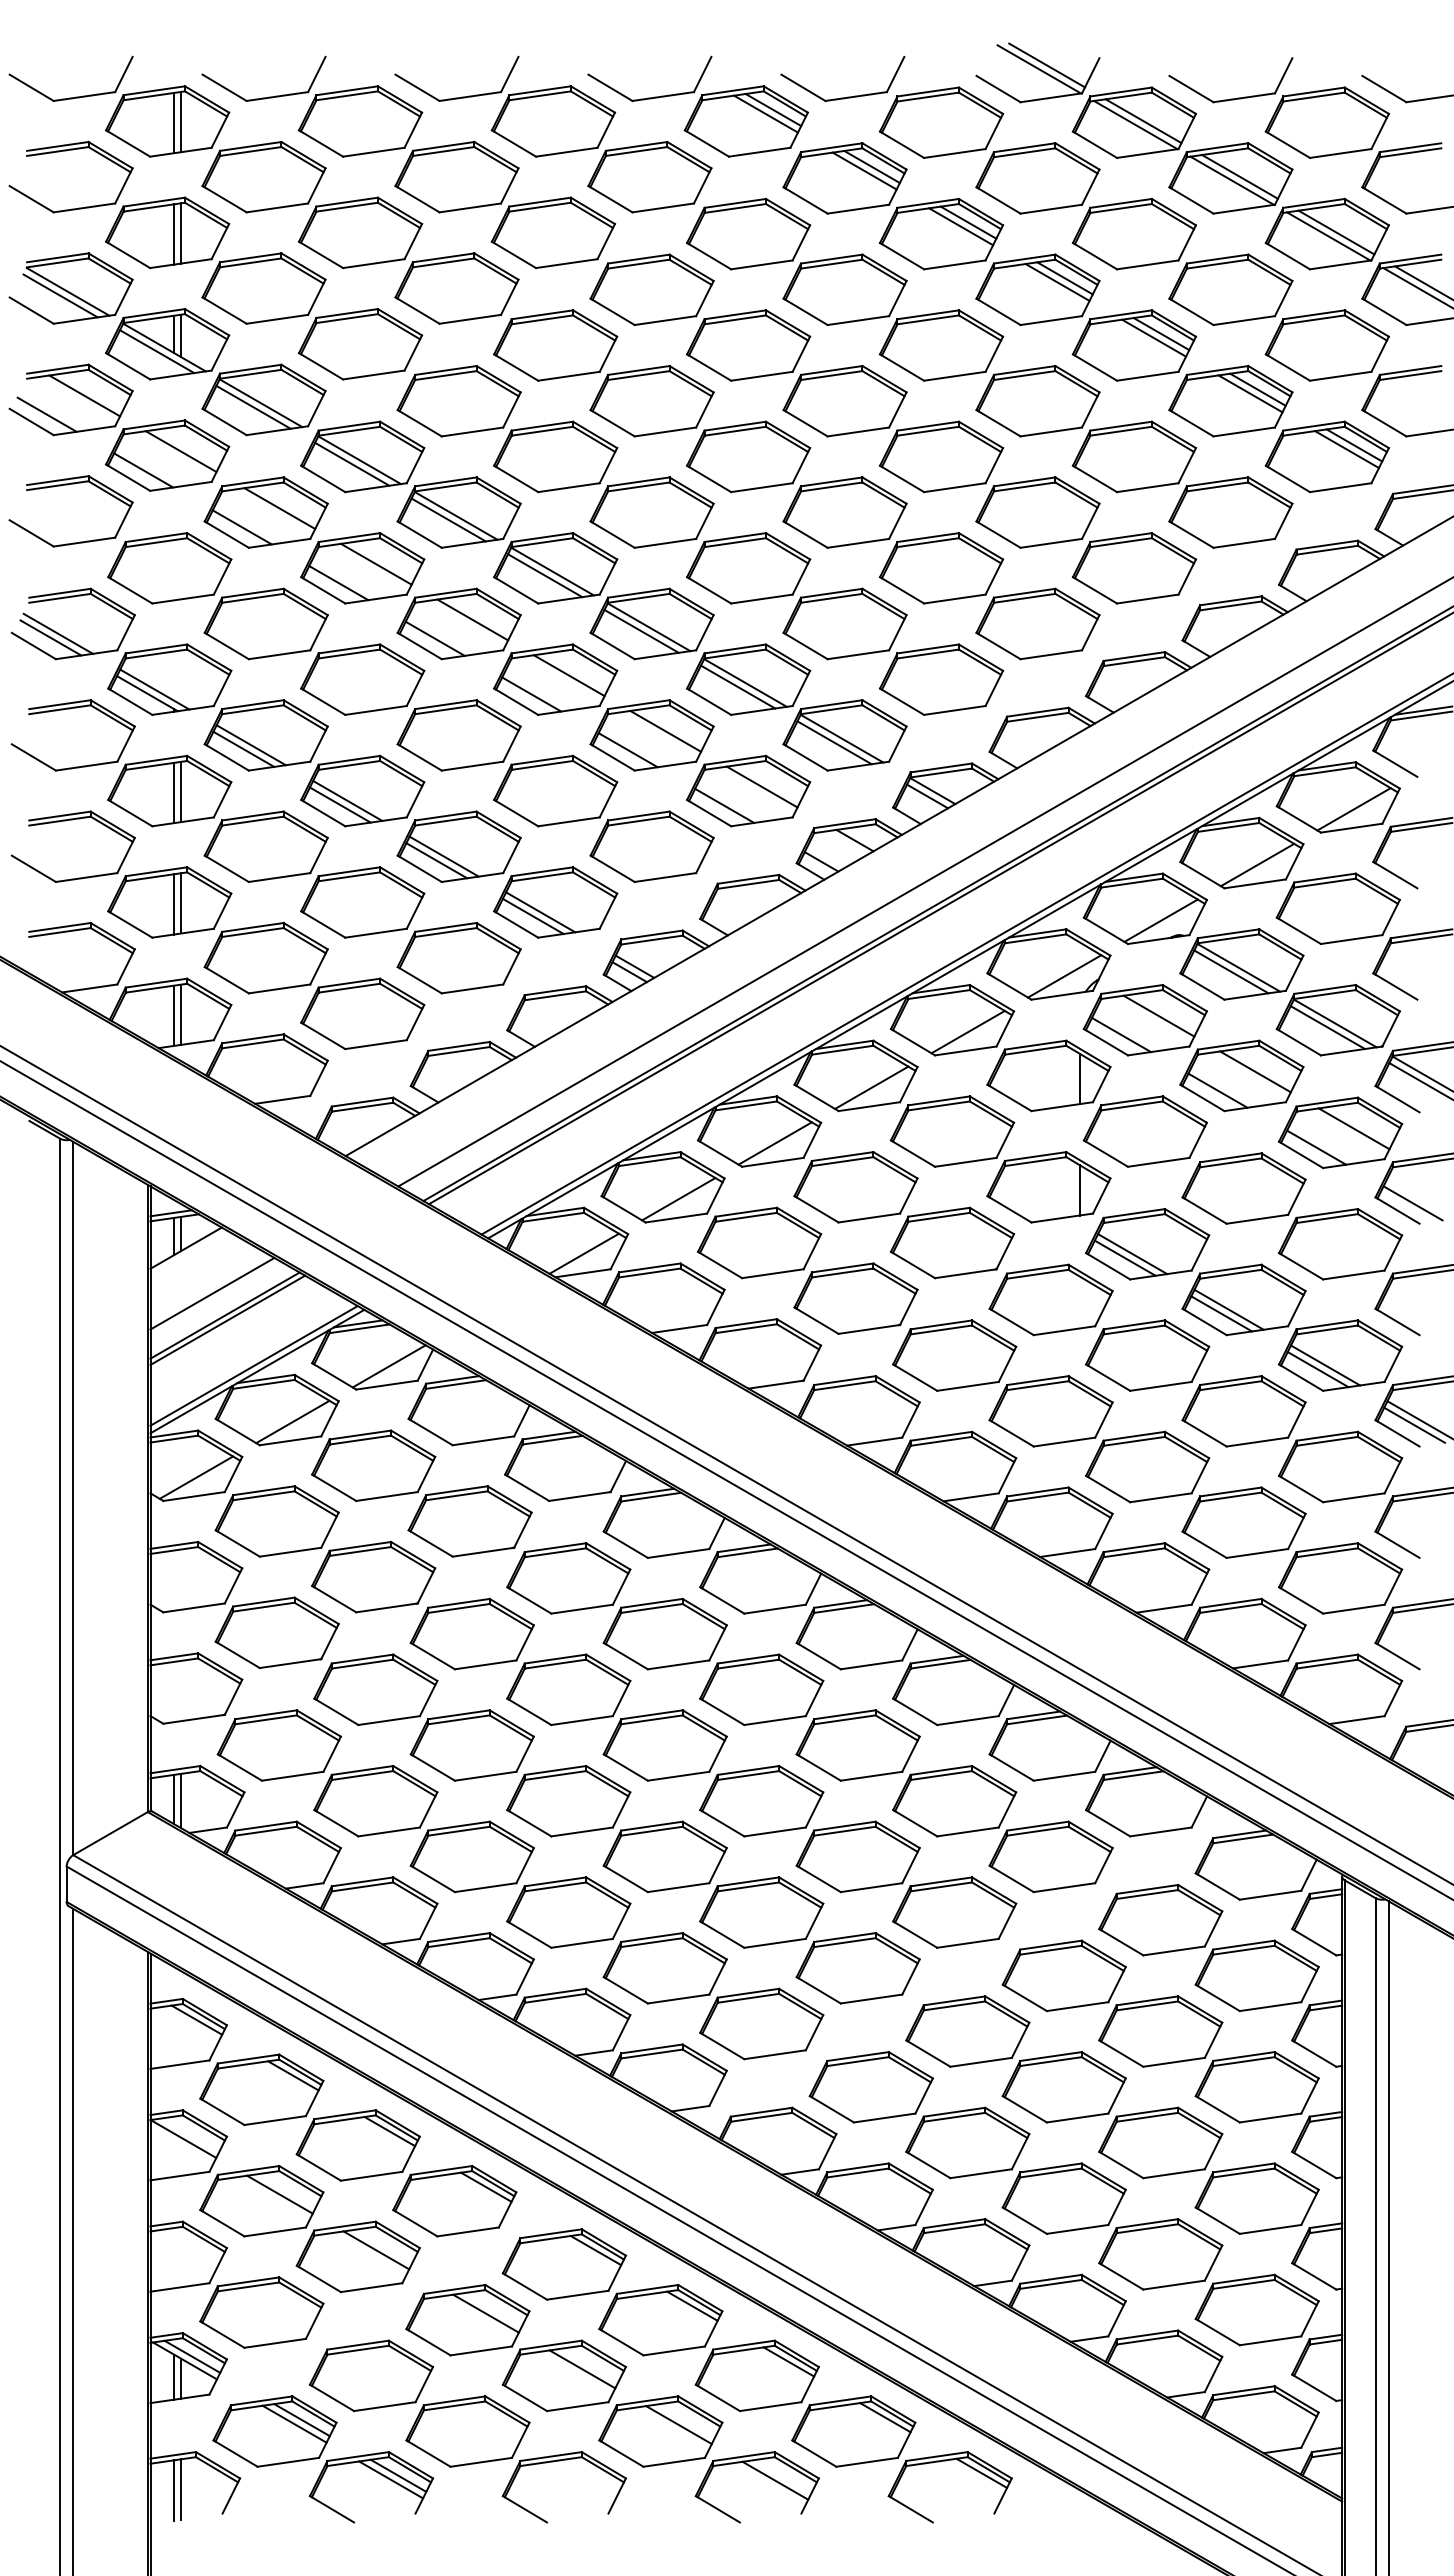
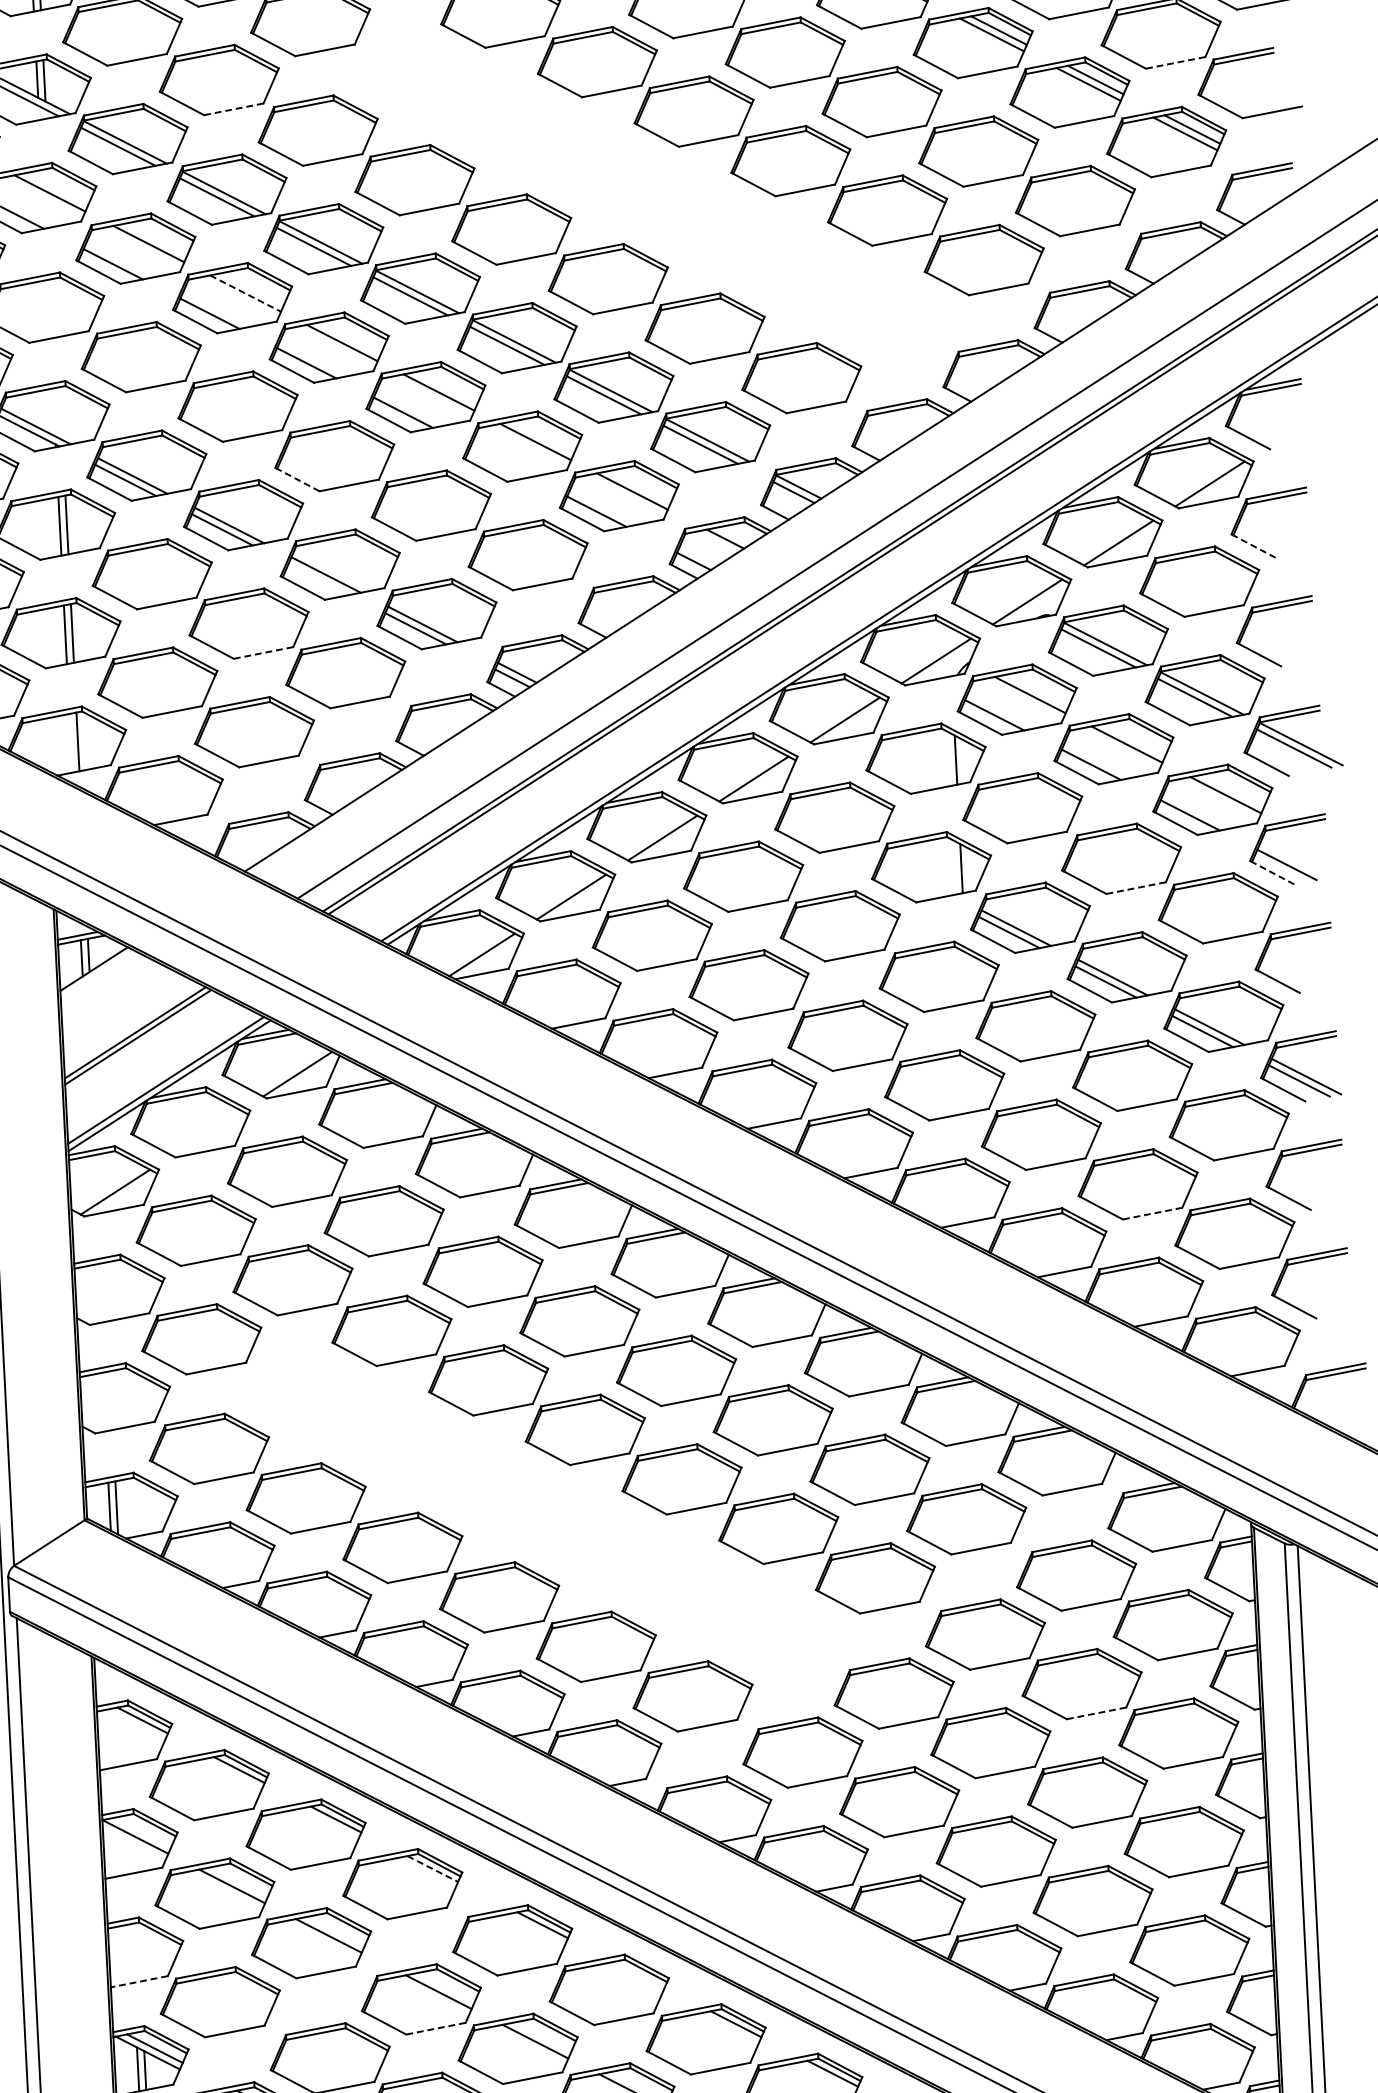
line: (373, 375) -> (233, 109), solid -> dashed
line: (1340, 376) -> (1175, 63), solid -> dashed
part: (796, 484) -> (650, 195), removed
line: (376, 564) -> (245, 293), solid -> dashed
line: (627, 750) -> (499, 462), removed
line: (419, 757) -> (297, 479), solid -> dashed
line: (436, 860) -> (318, 579), removed
line: (1395, 875) -> (1253, 546), solid -> dashed
line: (375, 933) -> (263, 653), solid -> dashed
line: (174, 1015) -> (71, 743), removed
line: (1397, 1210) -> (1272, 872), solid -> dashed
line: (1256, 1219) -> (1135, 888), solid -> dashed
line: (212, 1293) -> (122, 1011), removed
line: (292, 1421) -> (206, 1132), removed
line: (1256, 1553) -> (1151, 1213), solid -> dashed
part: (616, 1828) -> (541, 1513), removed
line: (1173, 2062) -> (1096, 1713), solid -> dashed
line: (486, 2187) -> (433, 1869), solid -> dashed
line: (179, 2287) -> (138, 1981), solid -> dashed
line: (692, 2305) -> (639, 1974), removed
line: (480, 2351) -> (435, 2029), solid -> dashed

